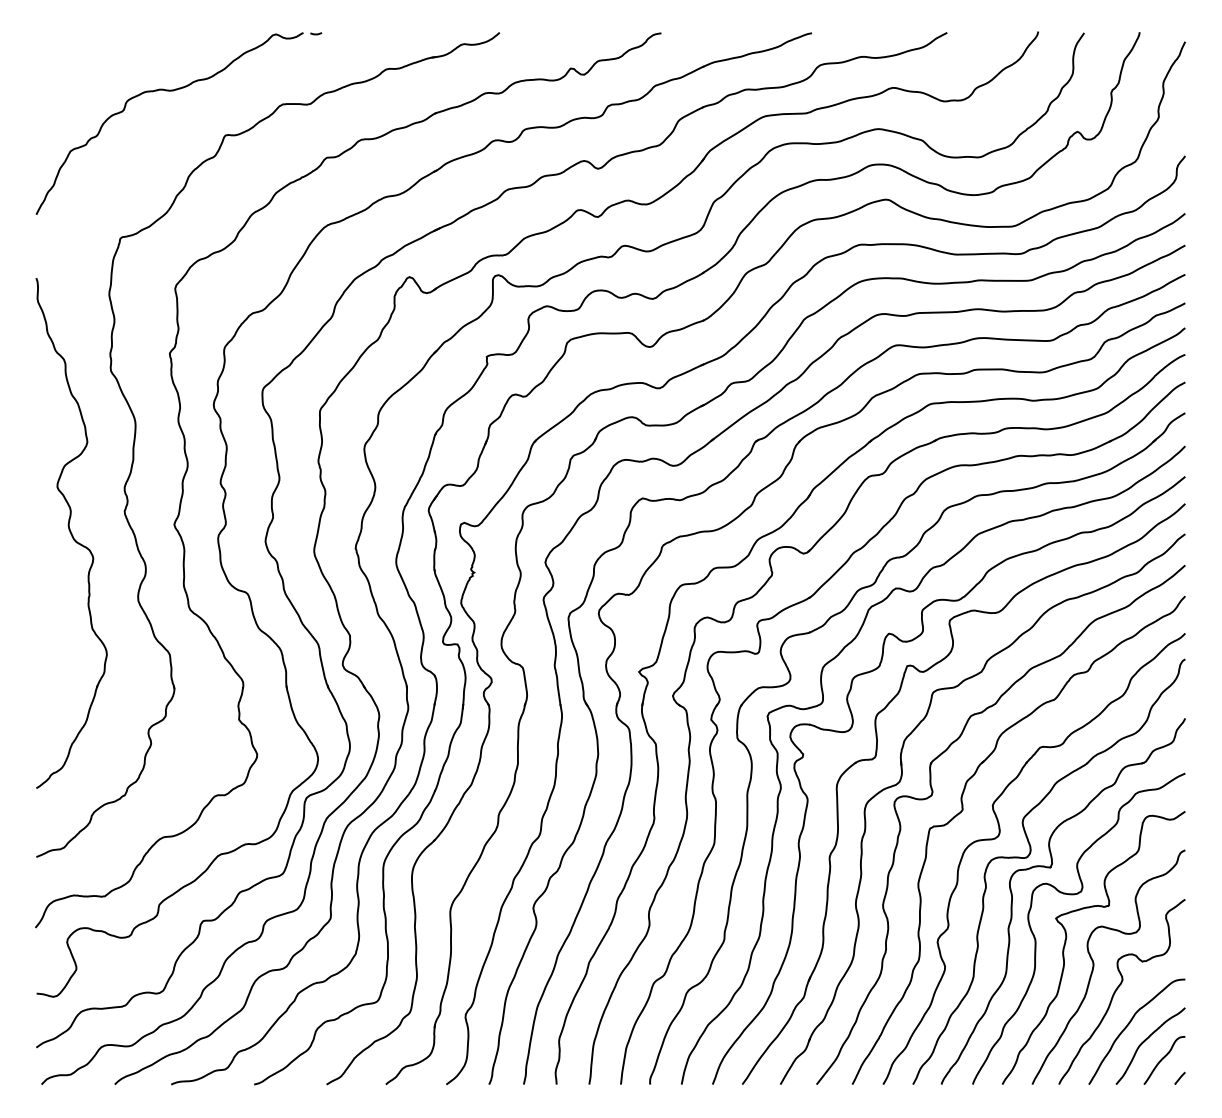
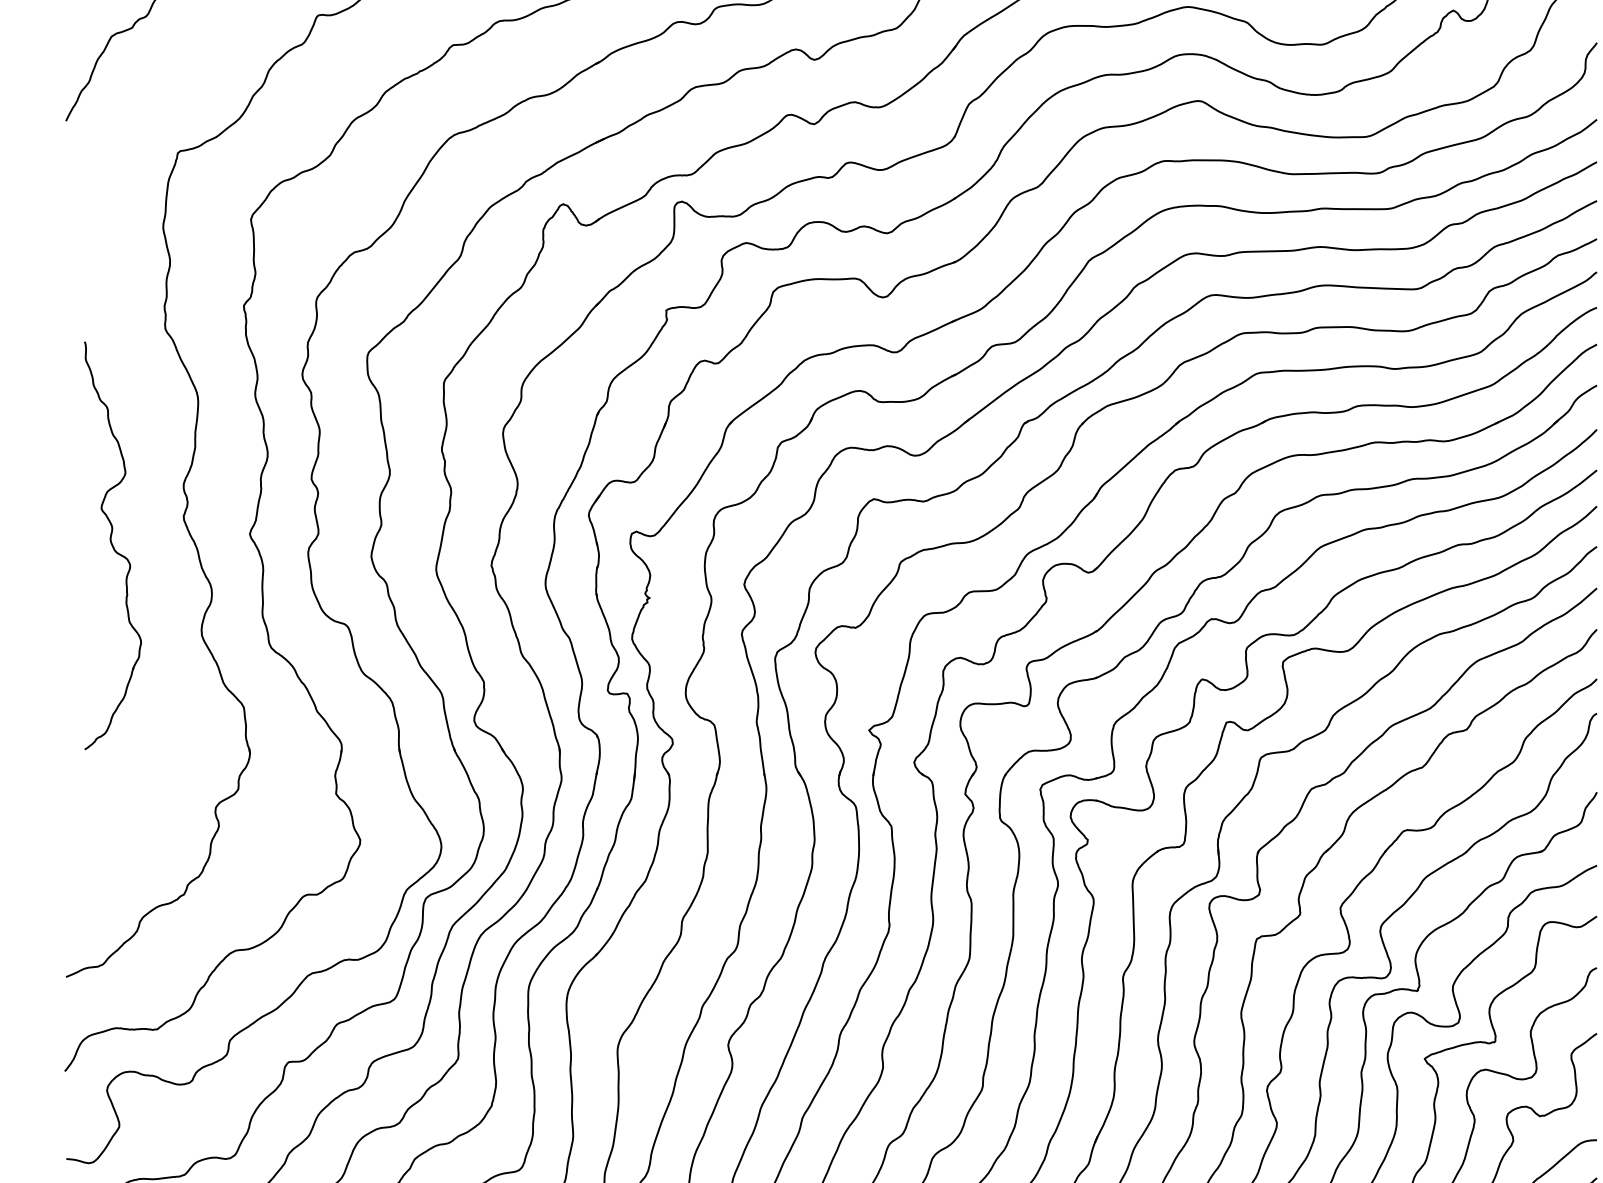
part: (71, 533) -> (112, 545), size x0.6

